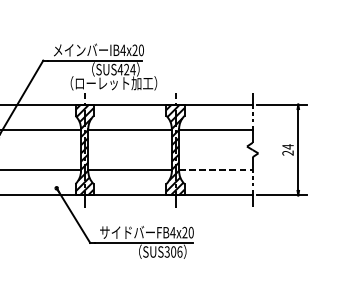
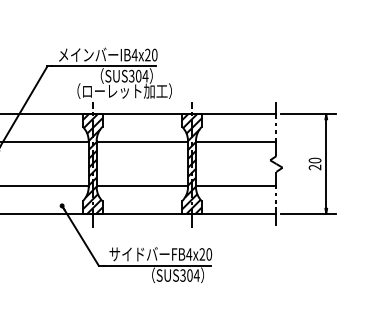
text: (122, 69) -> (134, 75), SUS424 -> SUS304
text: (287, 146) -> (314, 160), 24 -> 20
line: (216, 170) -> (236, 186), dashed -> solid
text: (179, 251) -> (196, 275), SUS306 -> SUS304

